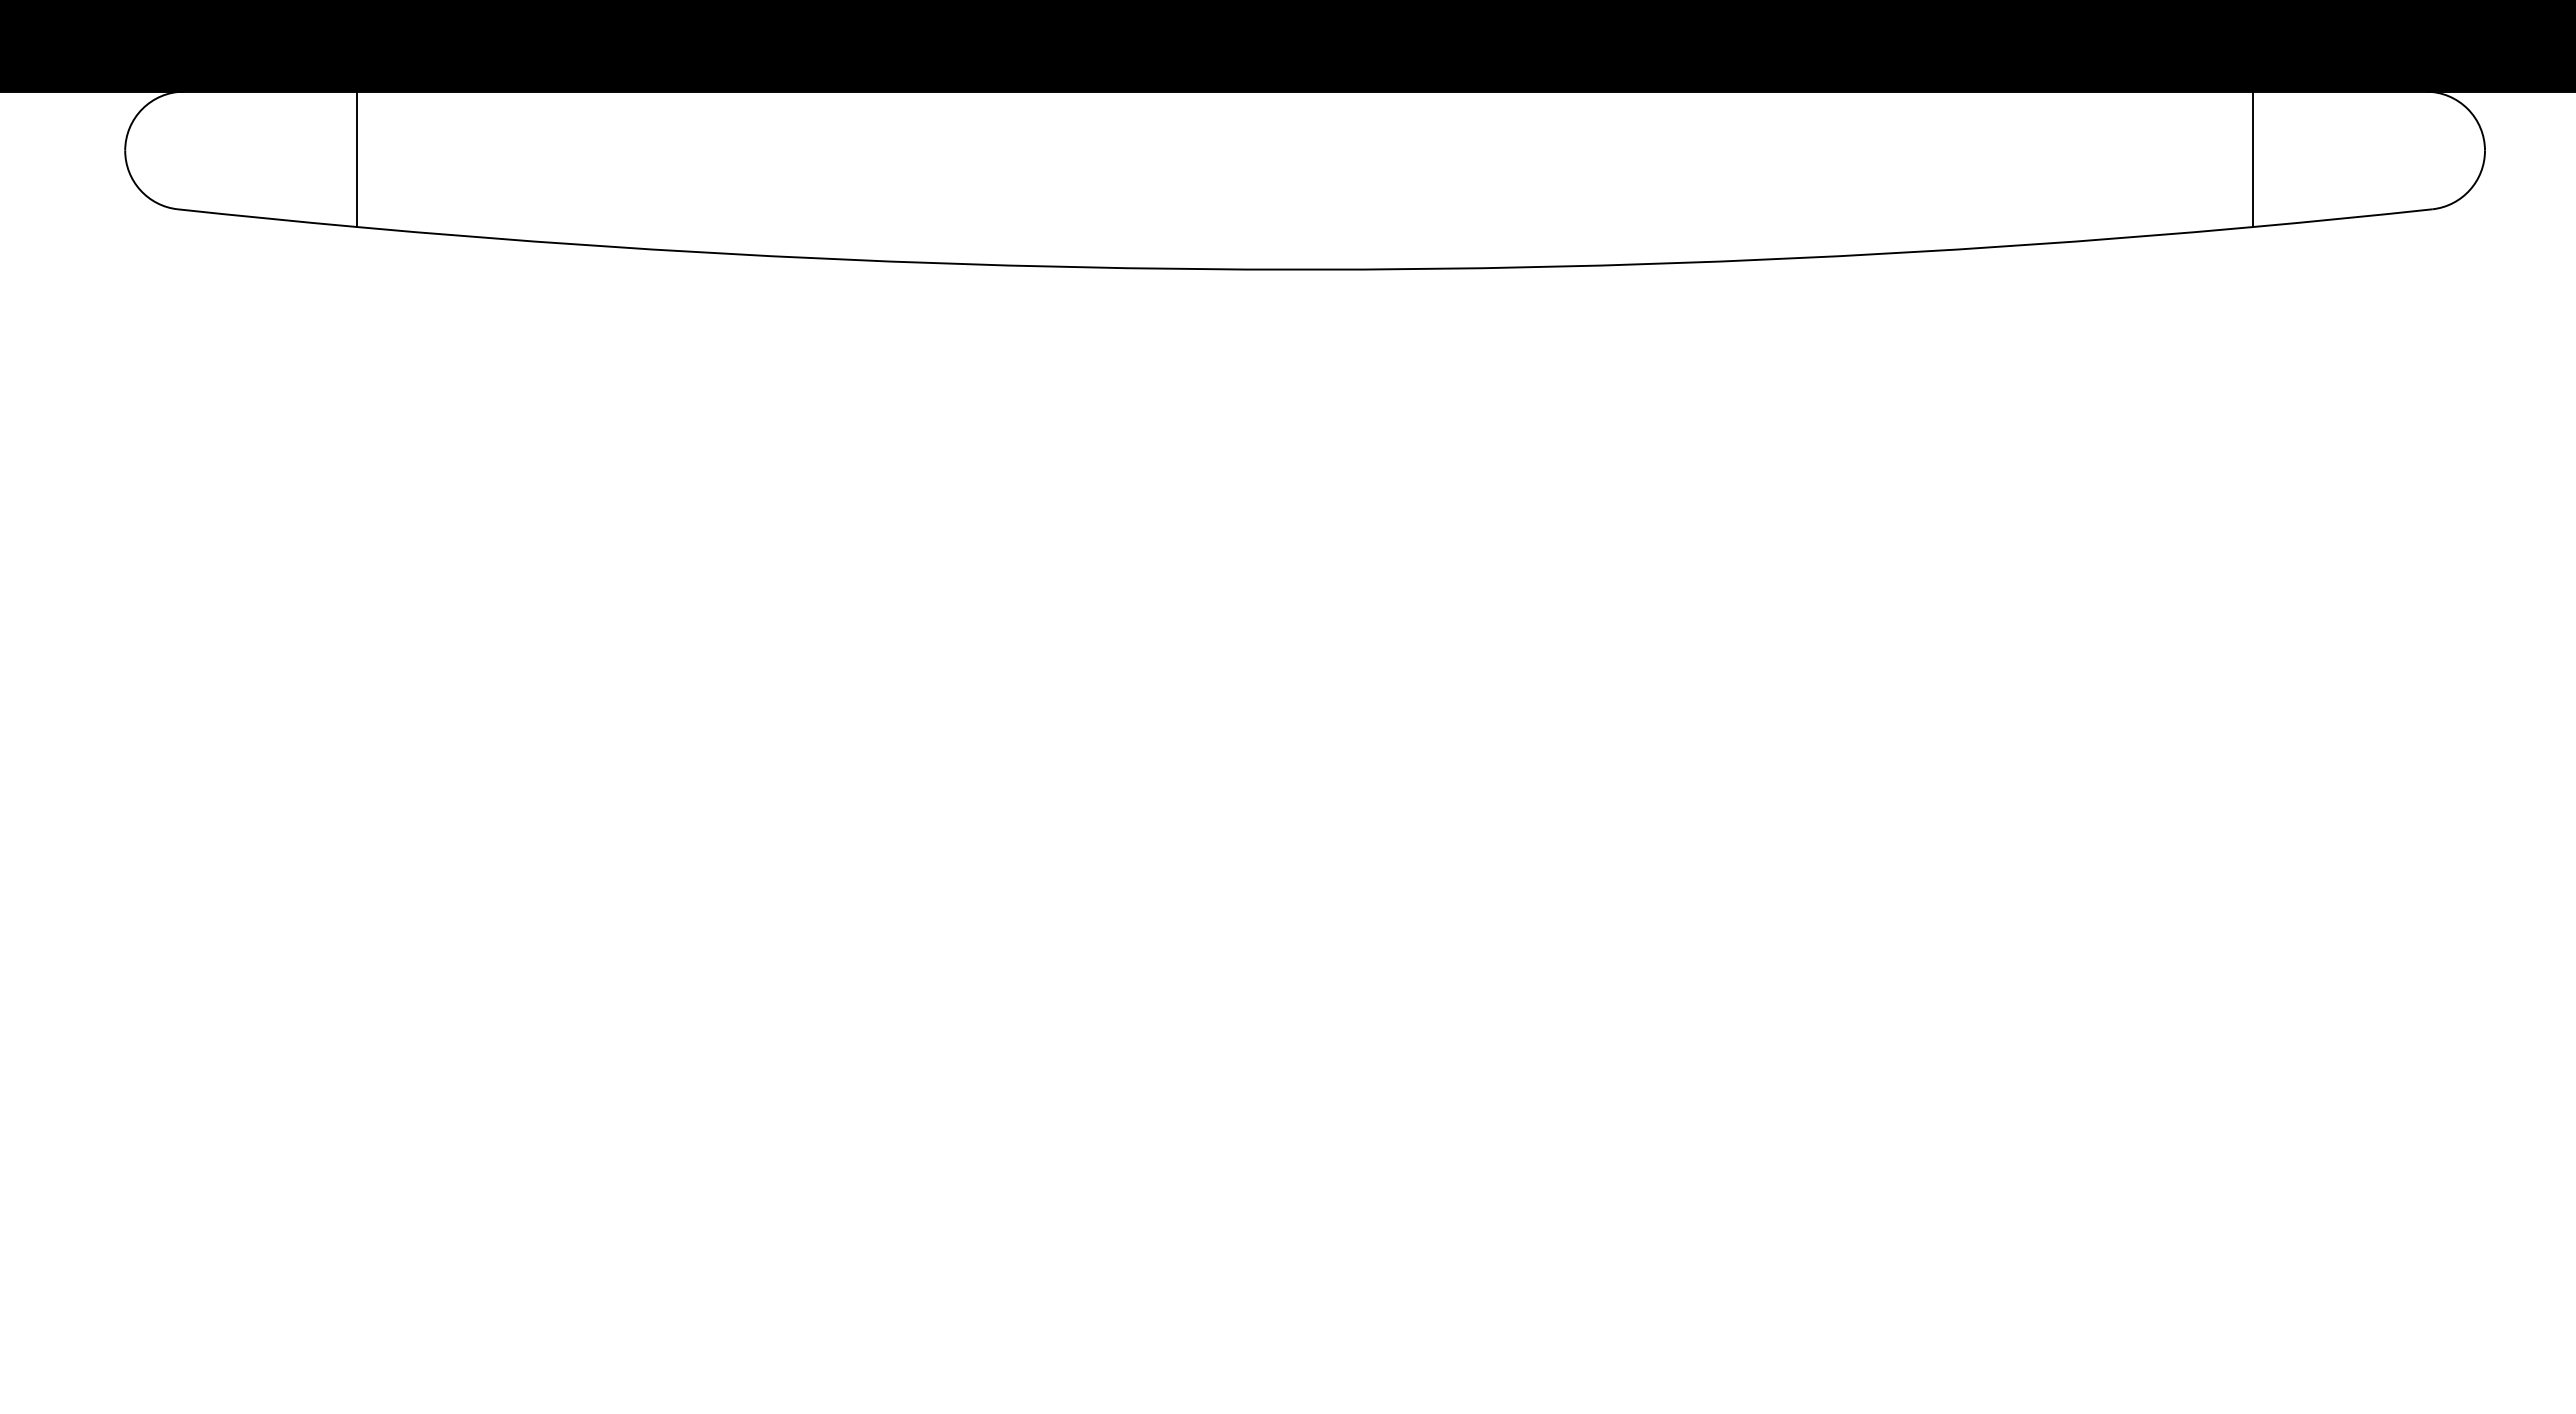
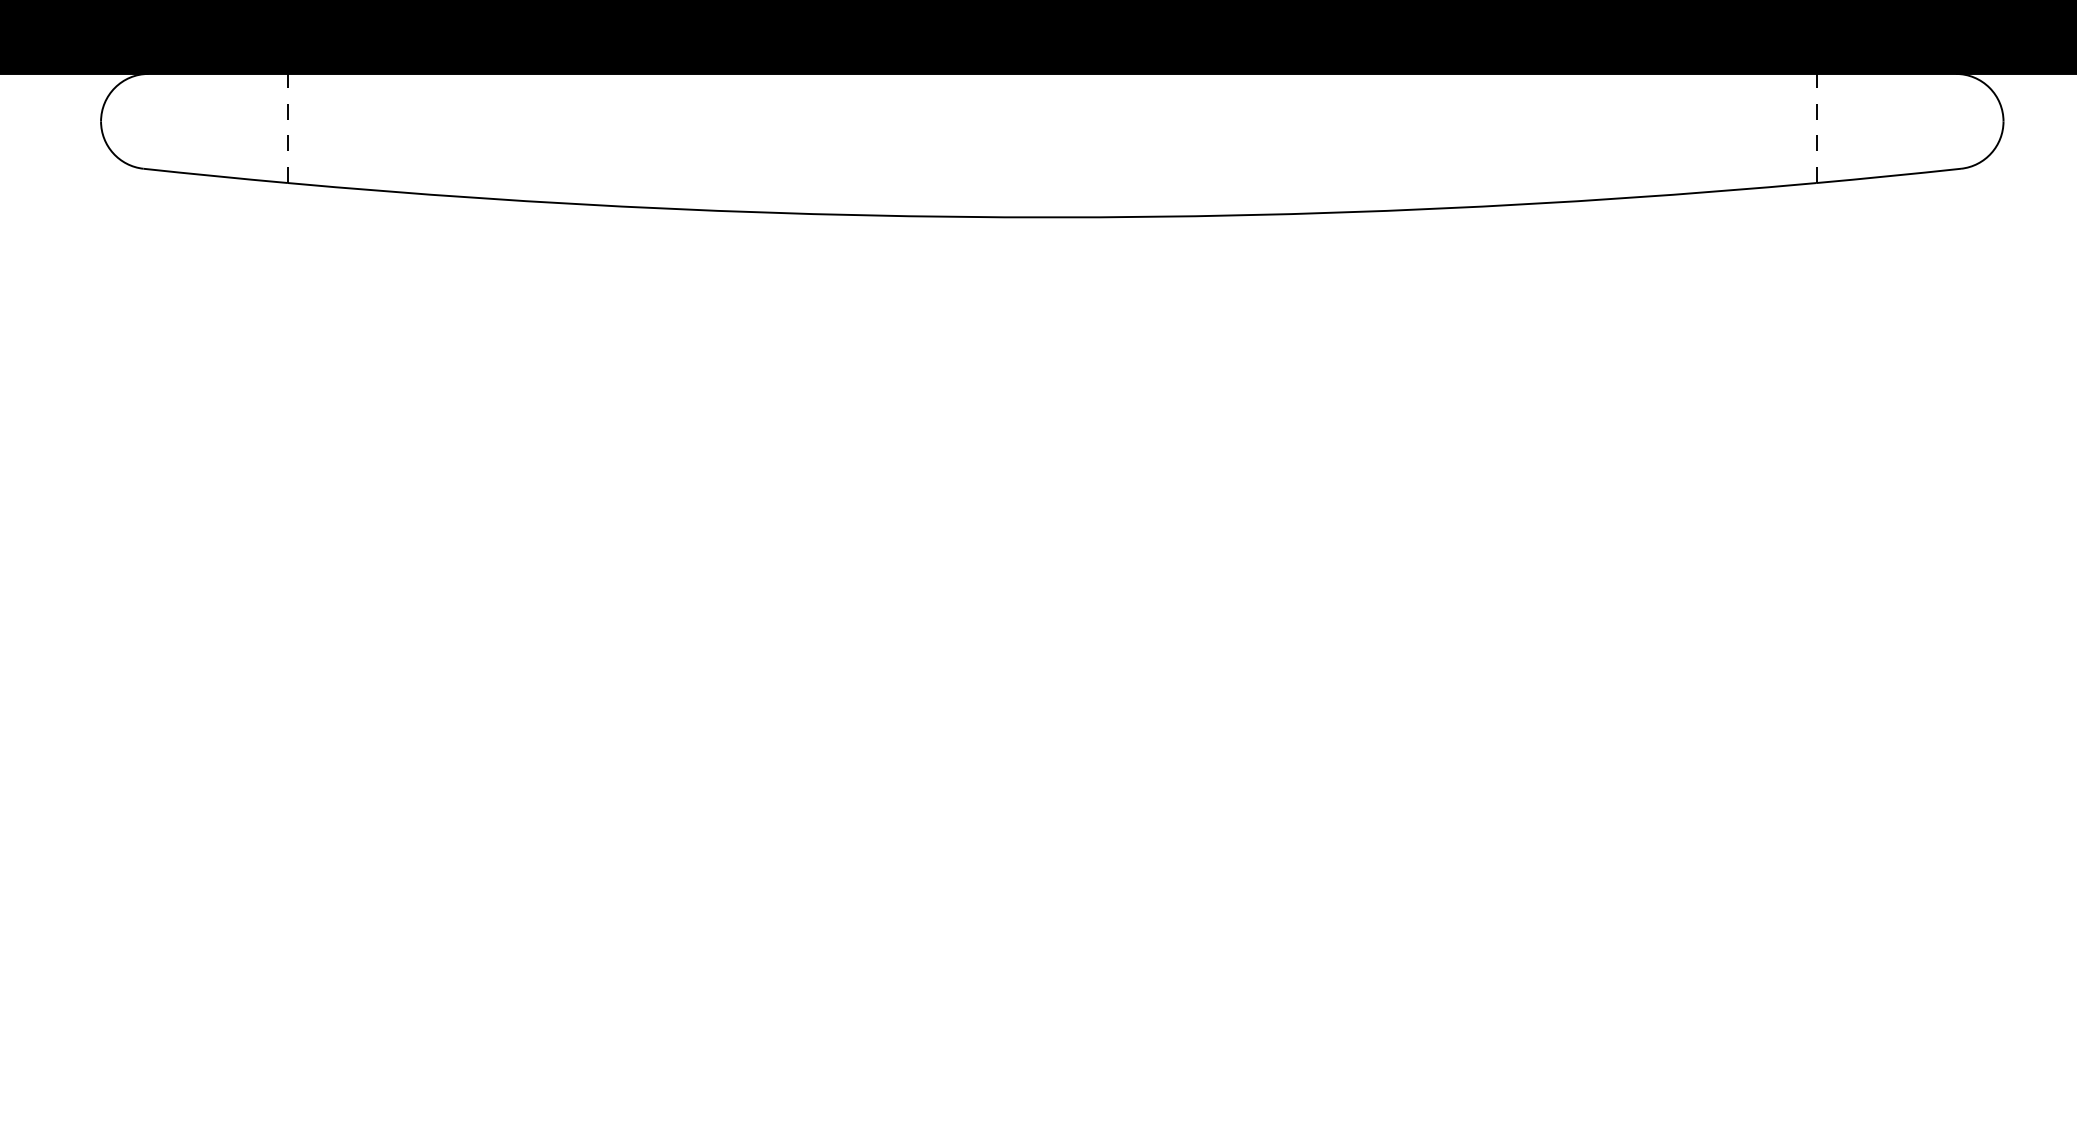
line: (356, 159) -> (287, 128), solid -> dashed
line: (2253, 159) -> (1816, 128), solid -> dashed

